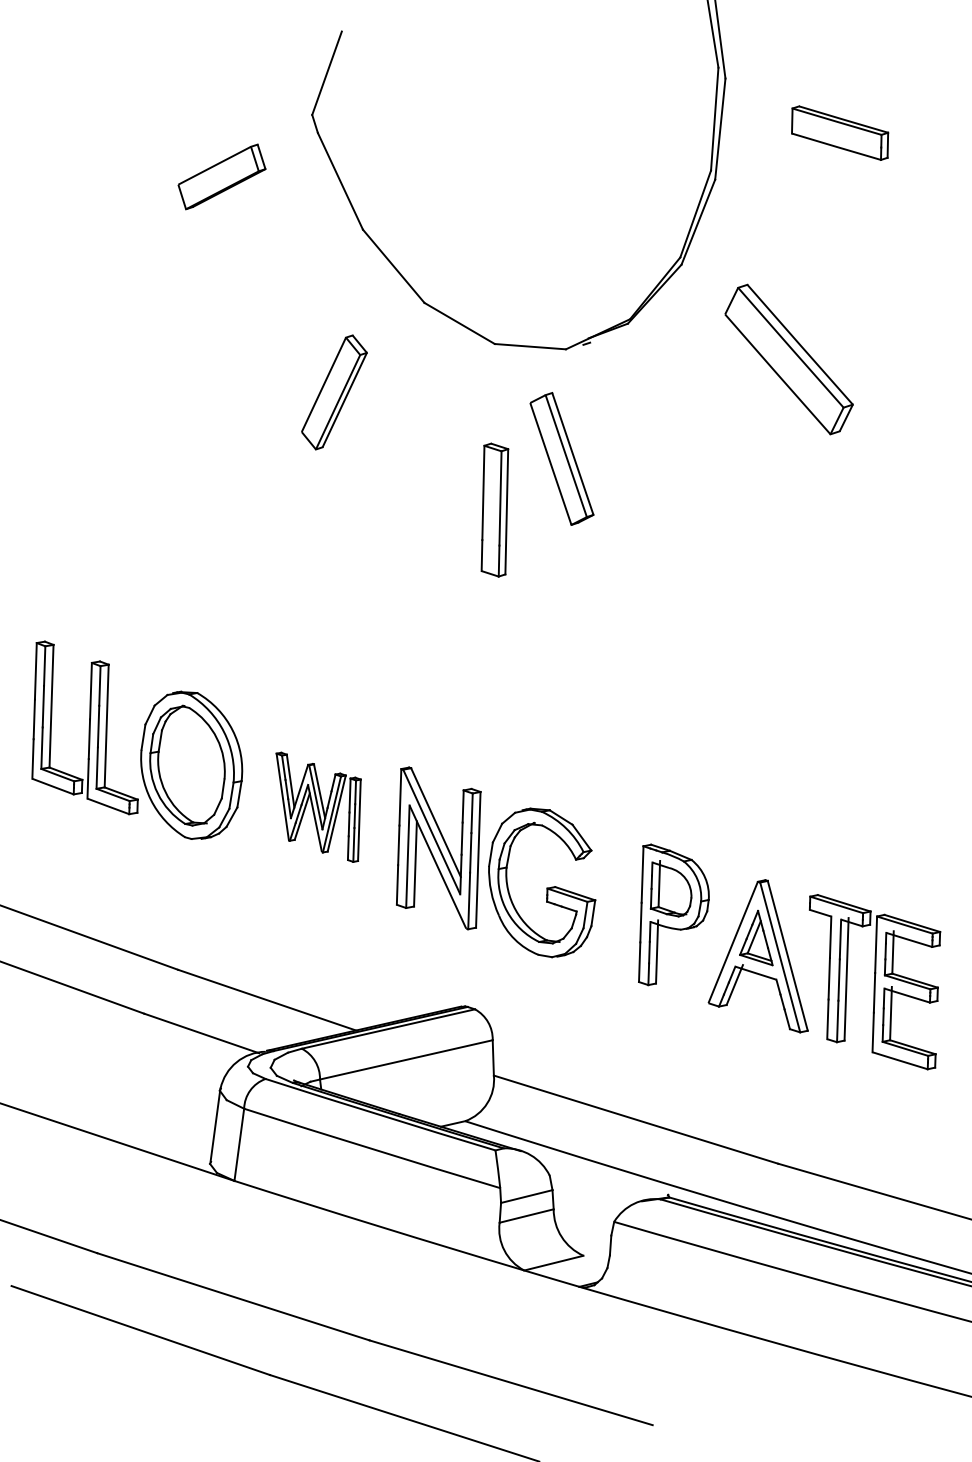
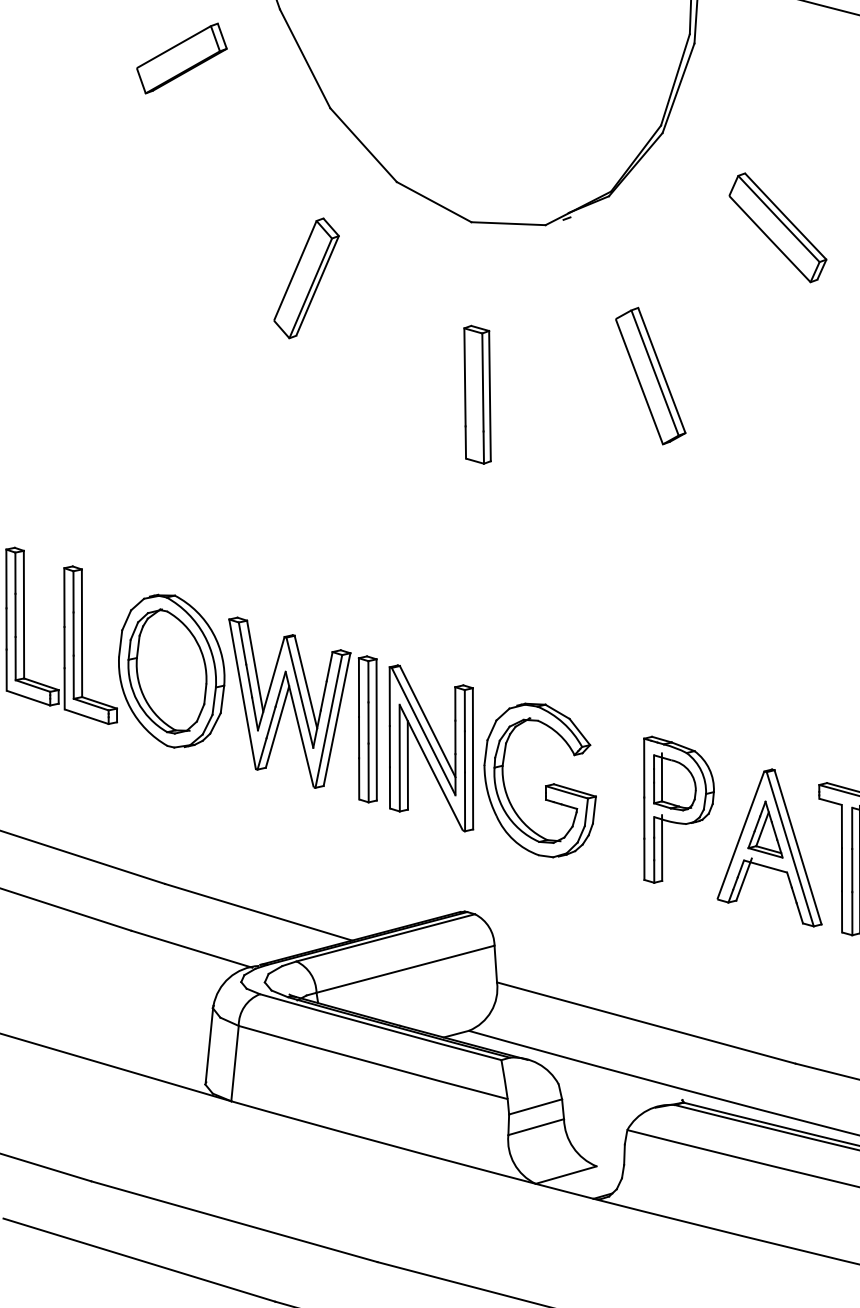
part: (789, 359) -> (778, 227), size x0.71
part: (561, 458) -> (650, 375), moved
part: (318, 807) -> (305, 710), size x1.67

